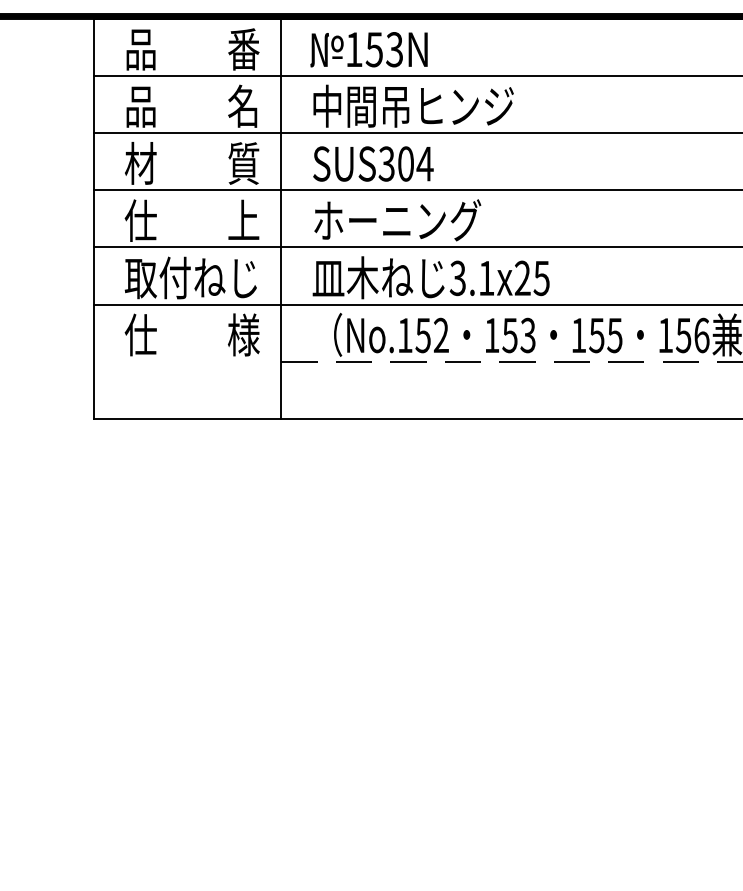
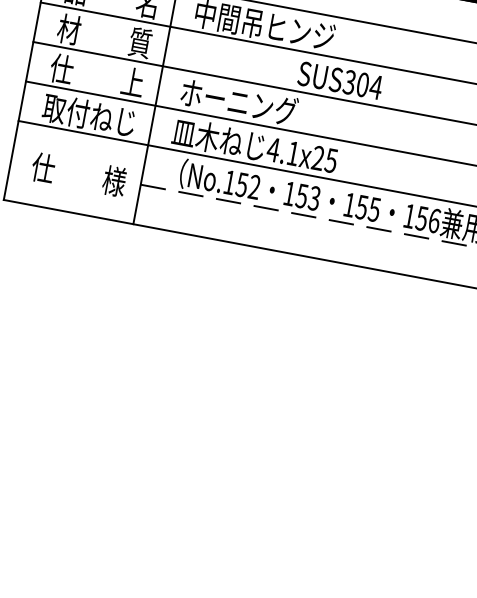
text: (373, 163) -> (340, 80), moved
text: (457, 278) -> (273, 149), 3.1x25 -> 4.1x25
text: (191, 334) -> (78, 174), moved

